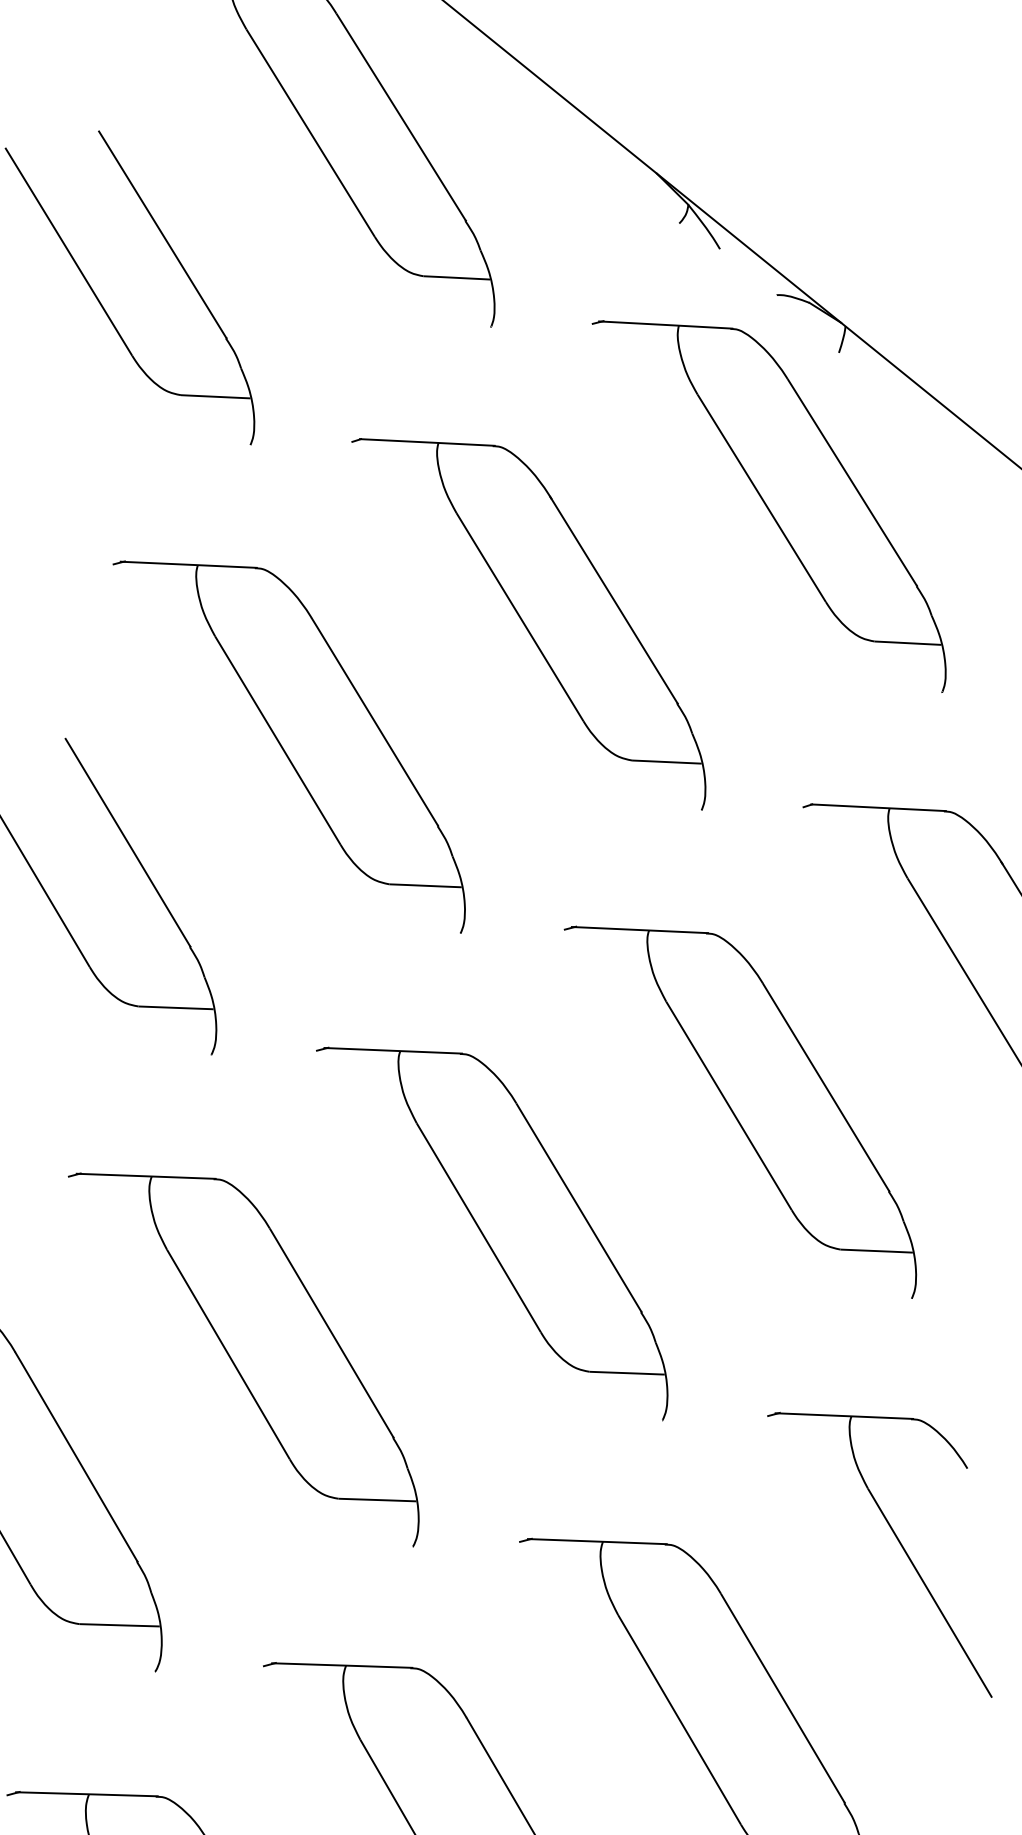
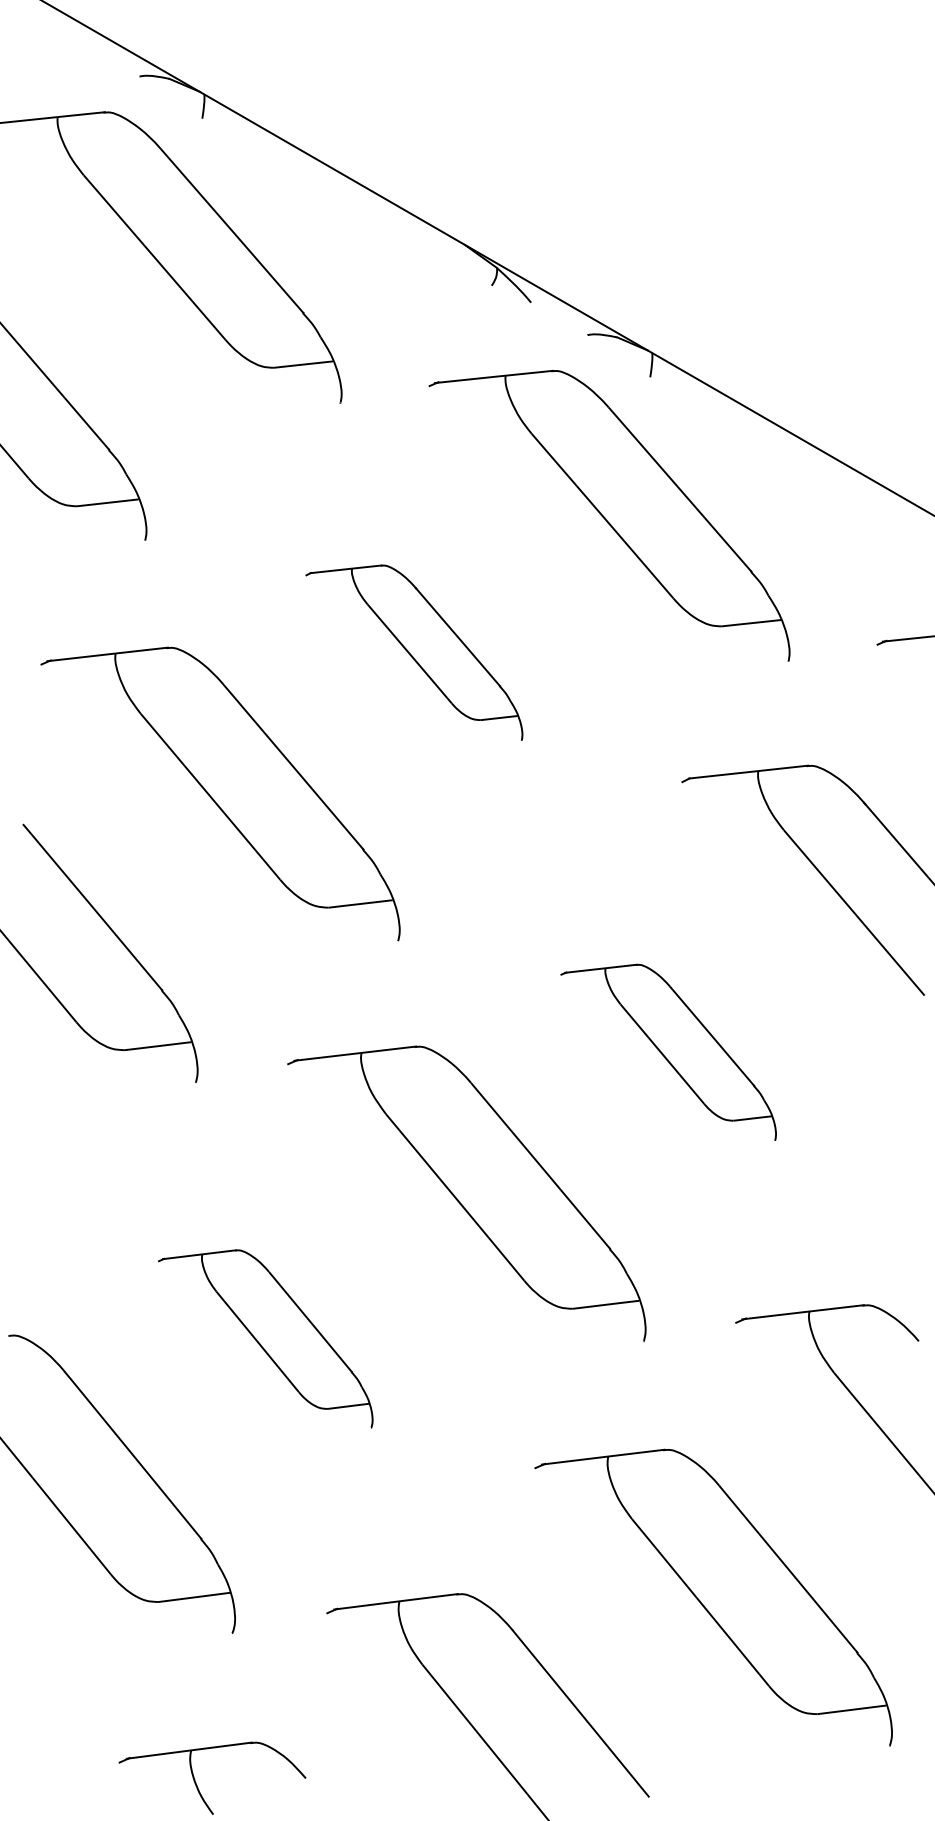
part: (529, 616) -> (414, 652), size x0.6
part: (740, 1104) -> (668, 1052), size x0.6
part: (243, 1350) -> (265, 1338), size x0.6

